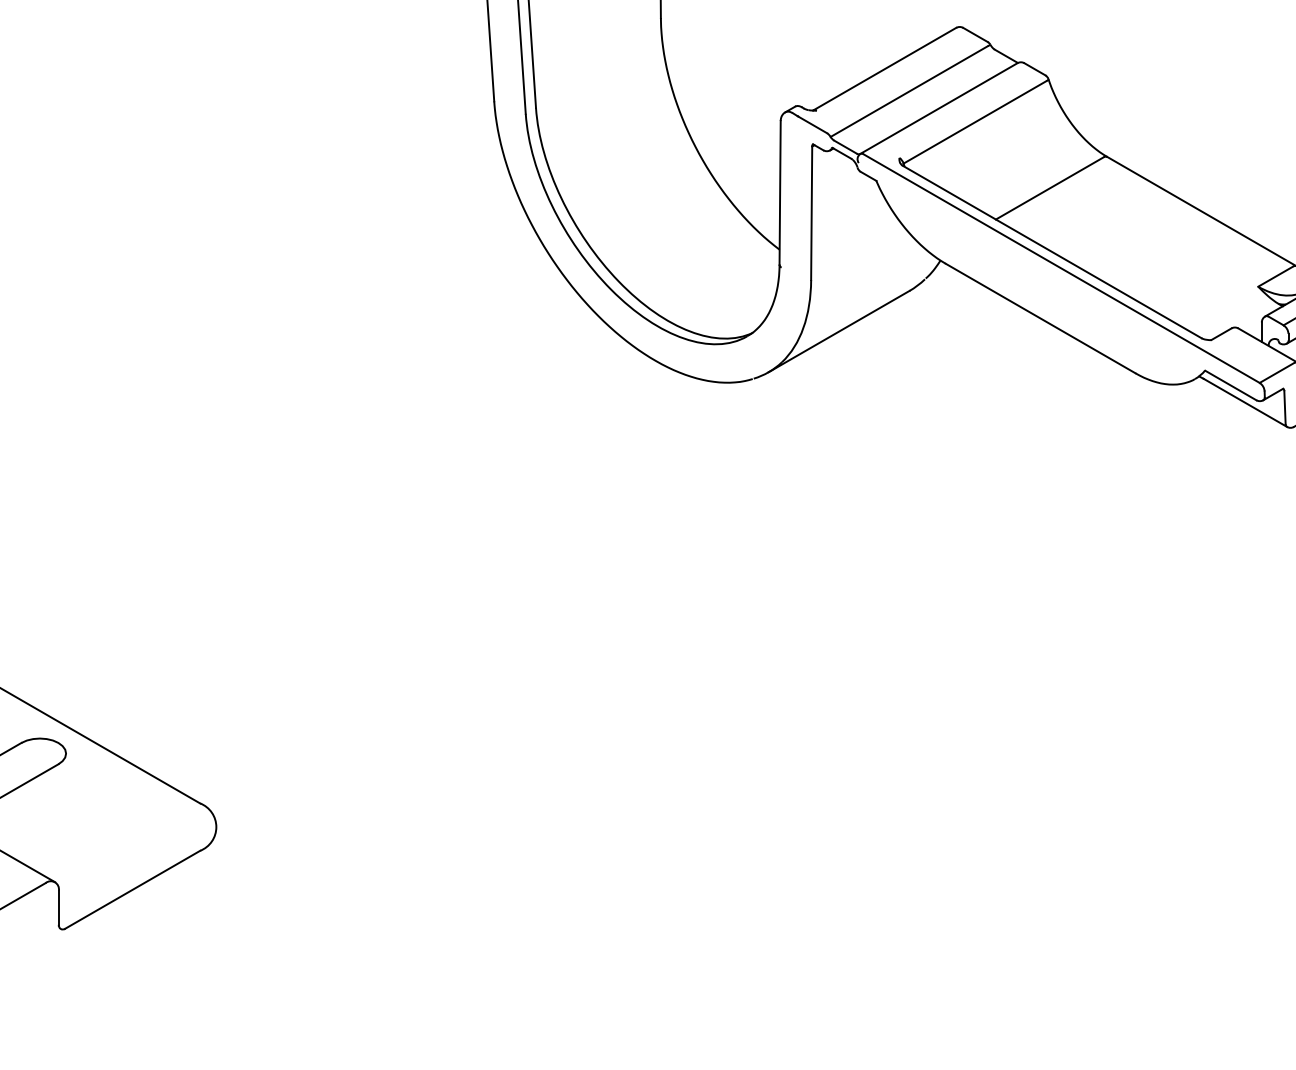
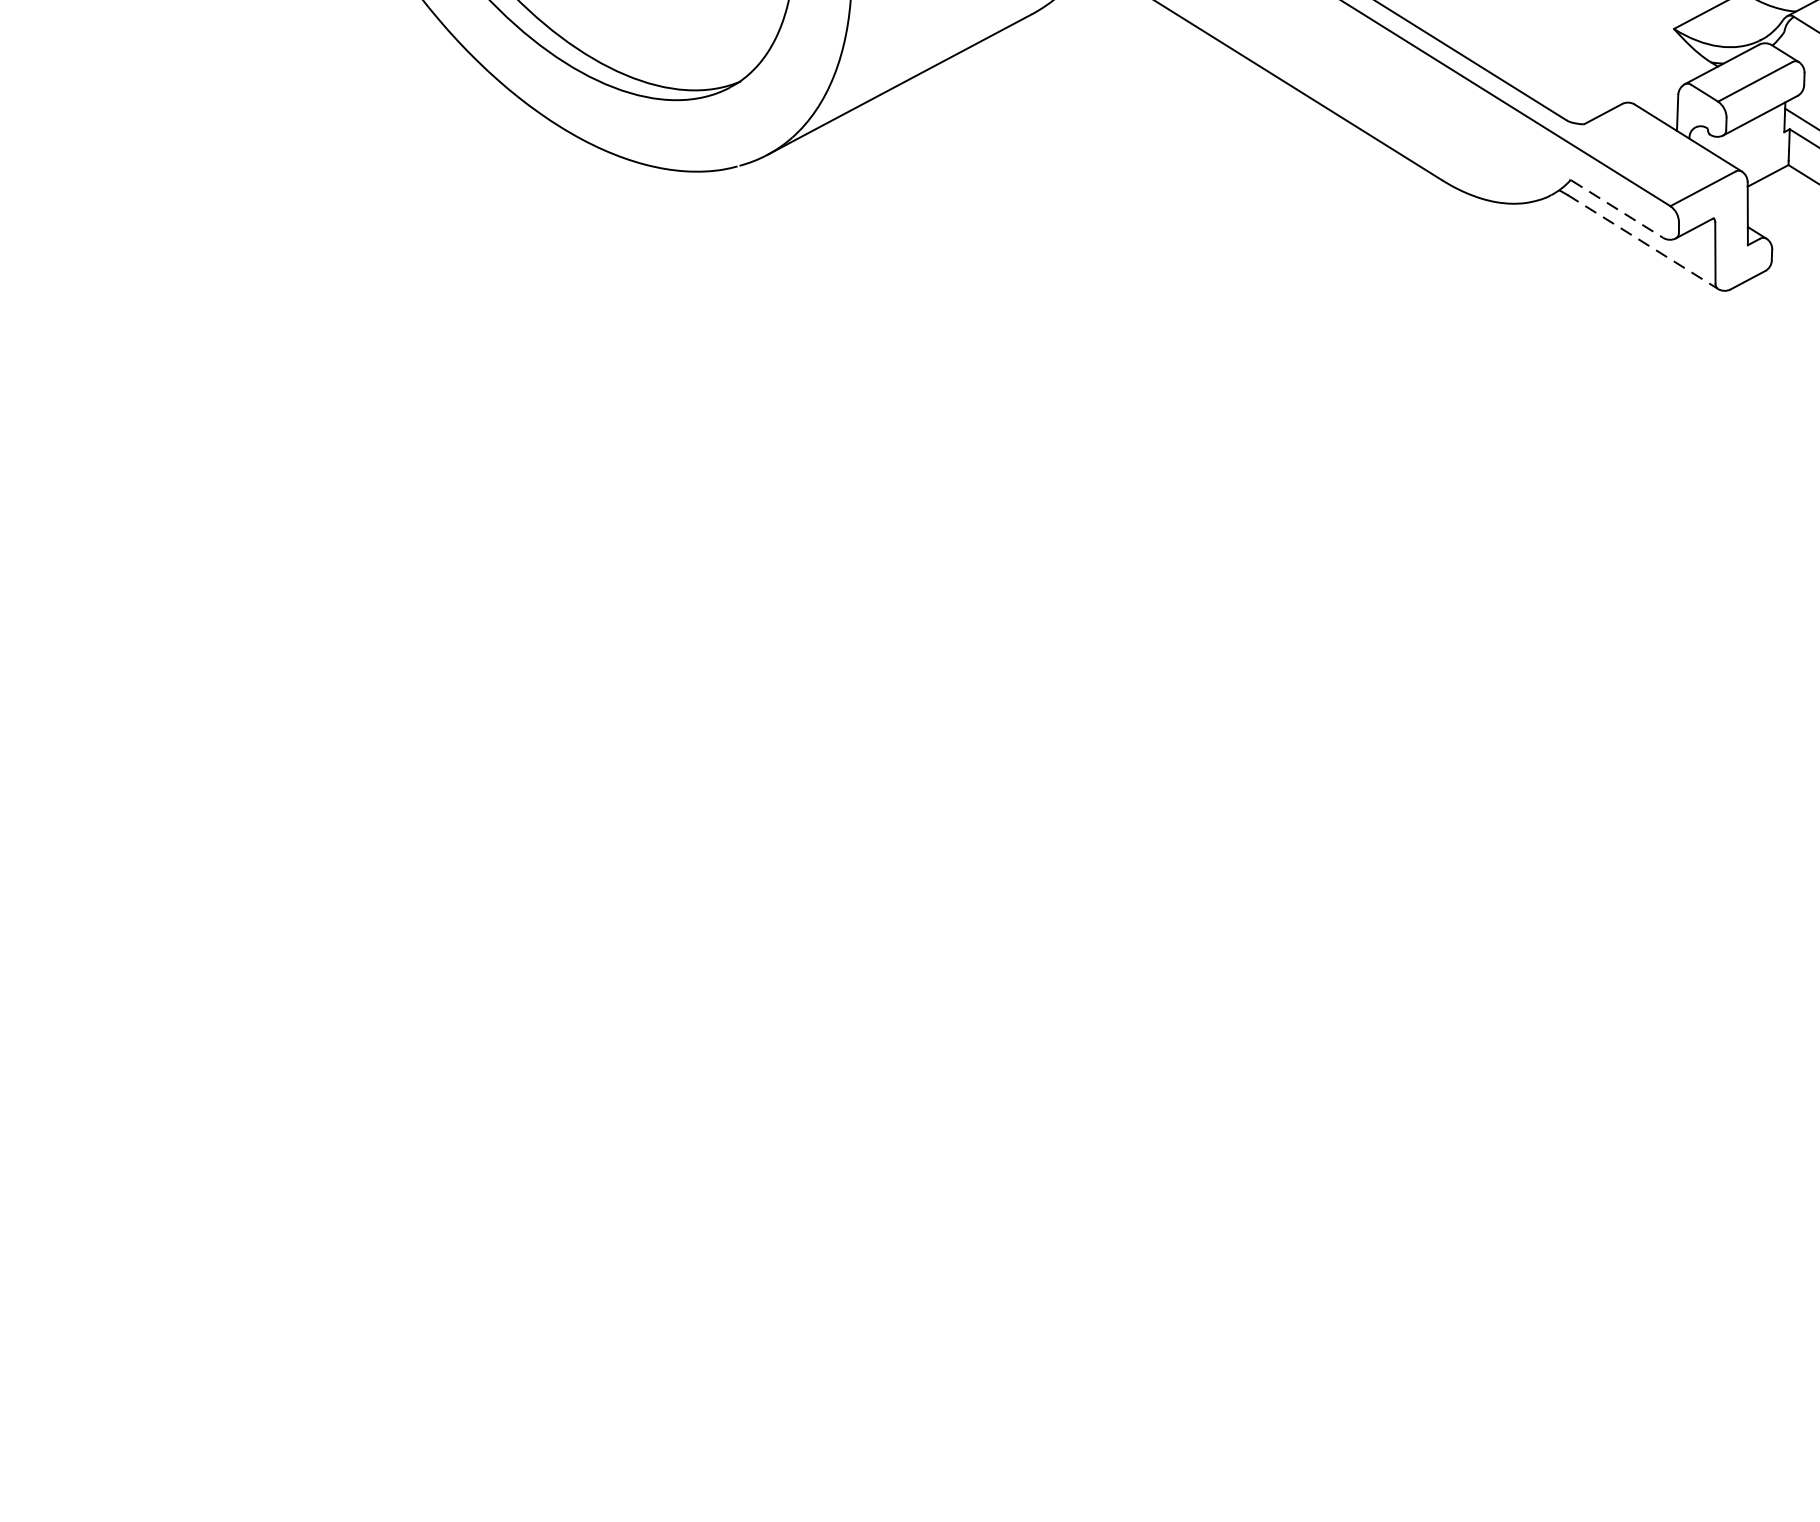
line: (1231, 385) -> (1618, 209), solid -> dashed
line: (1245, 403) -> (1642, 243), solid -> dashed

